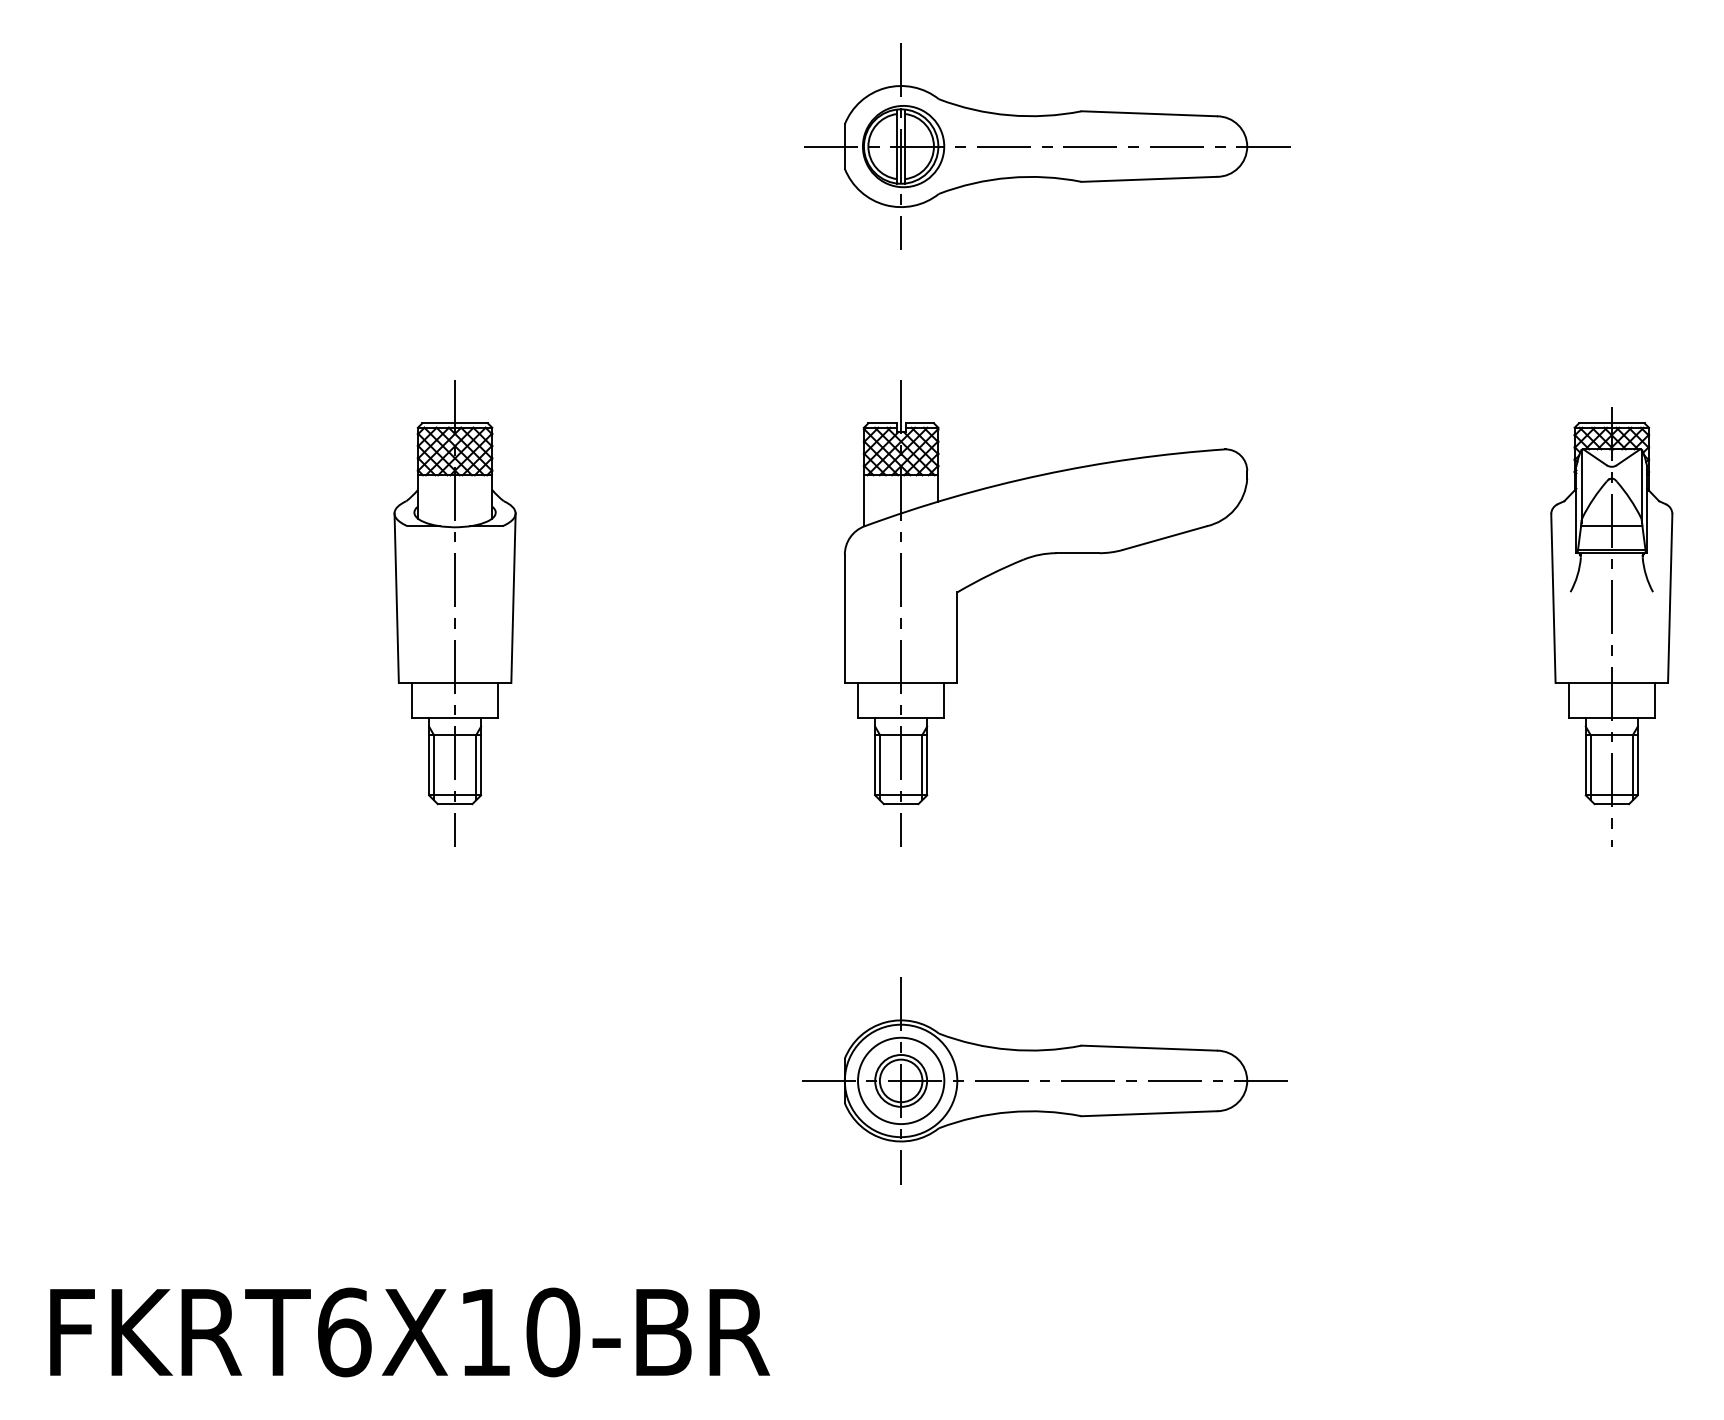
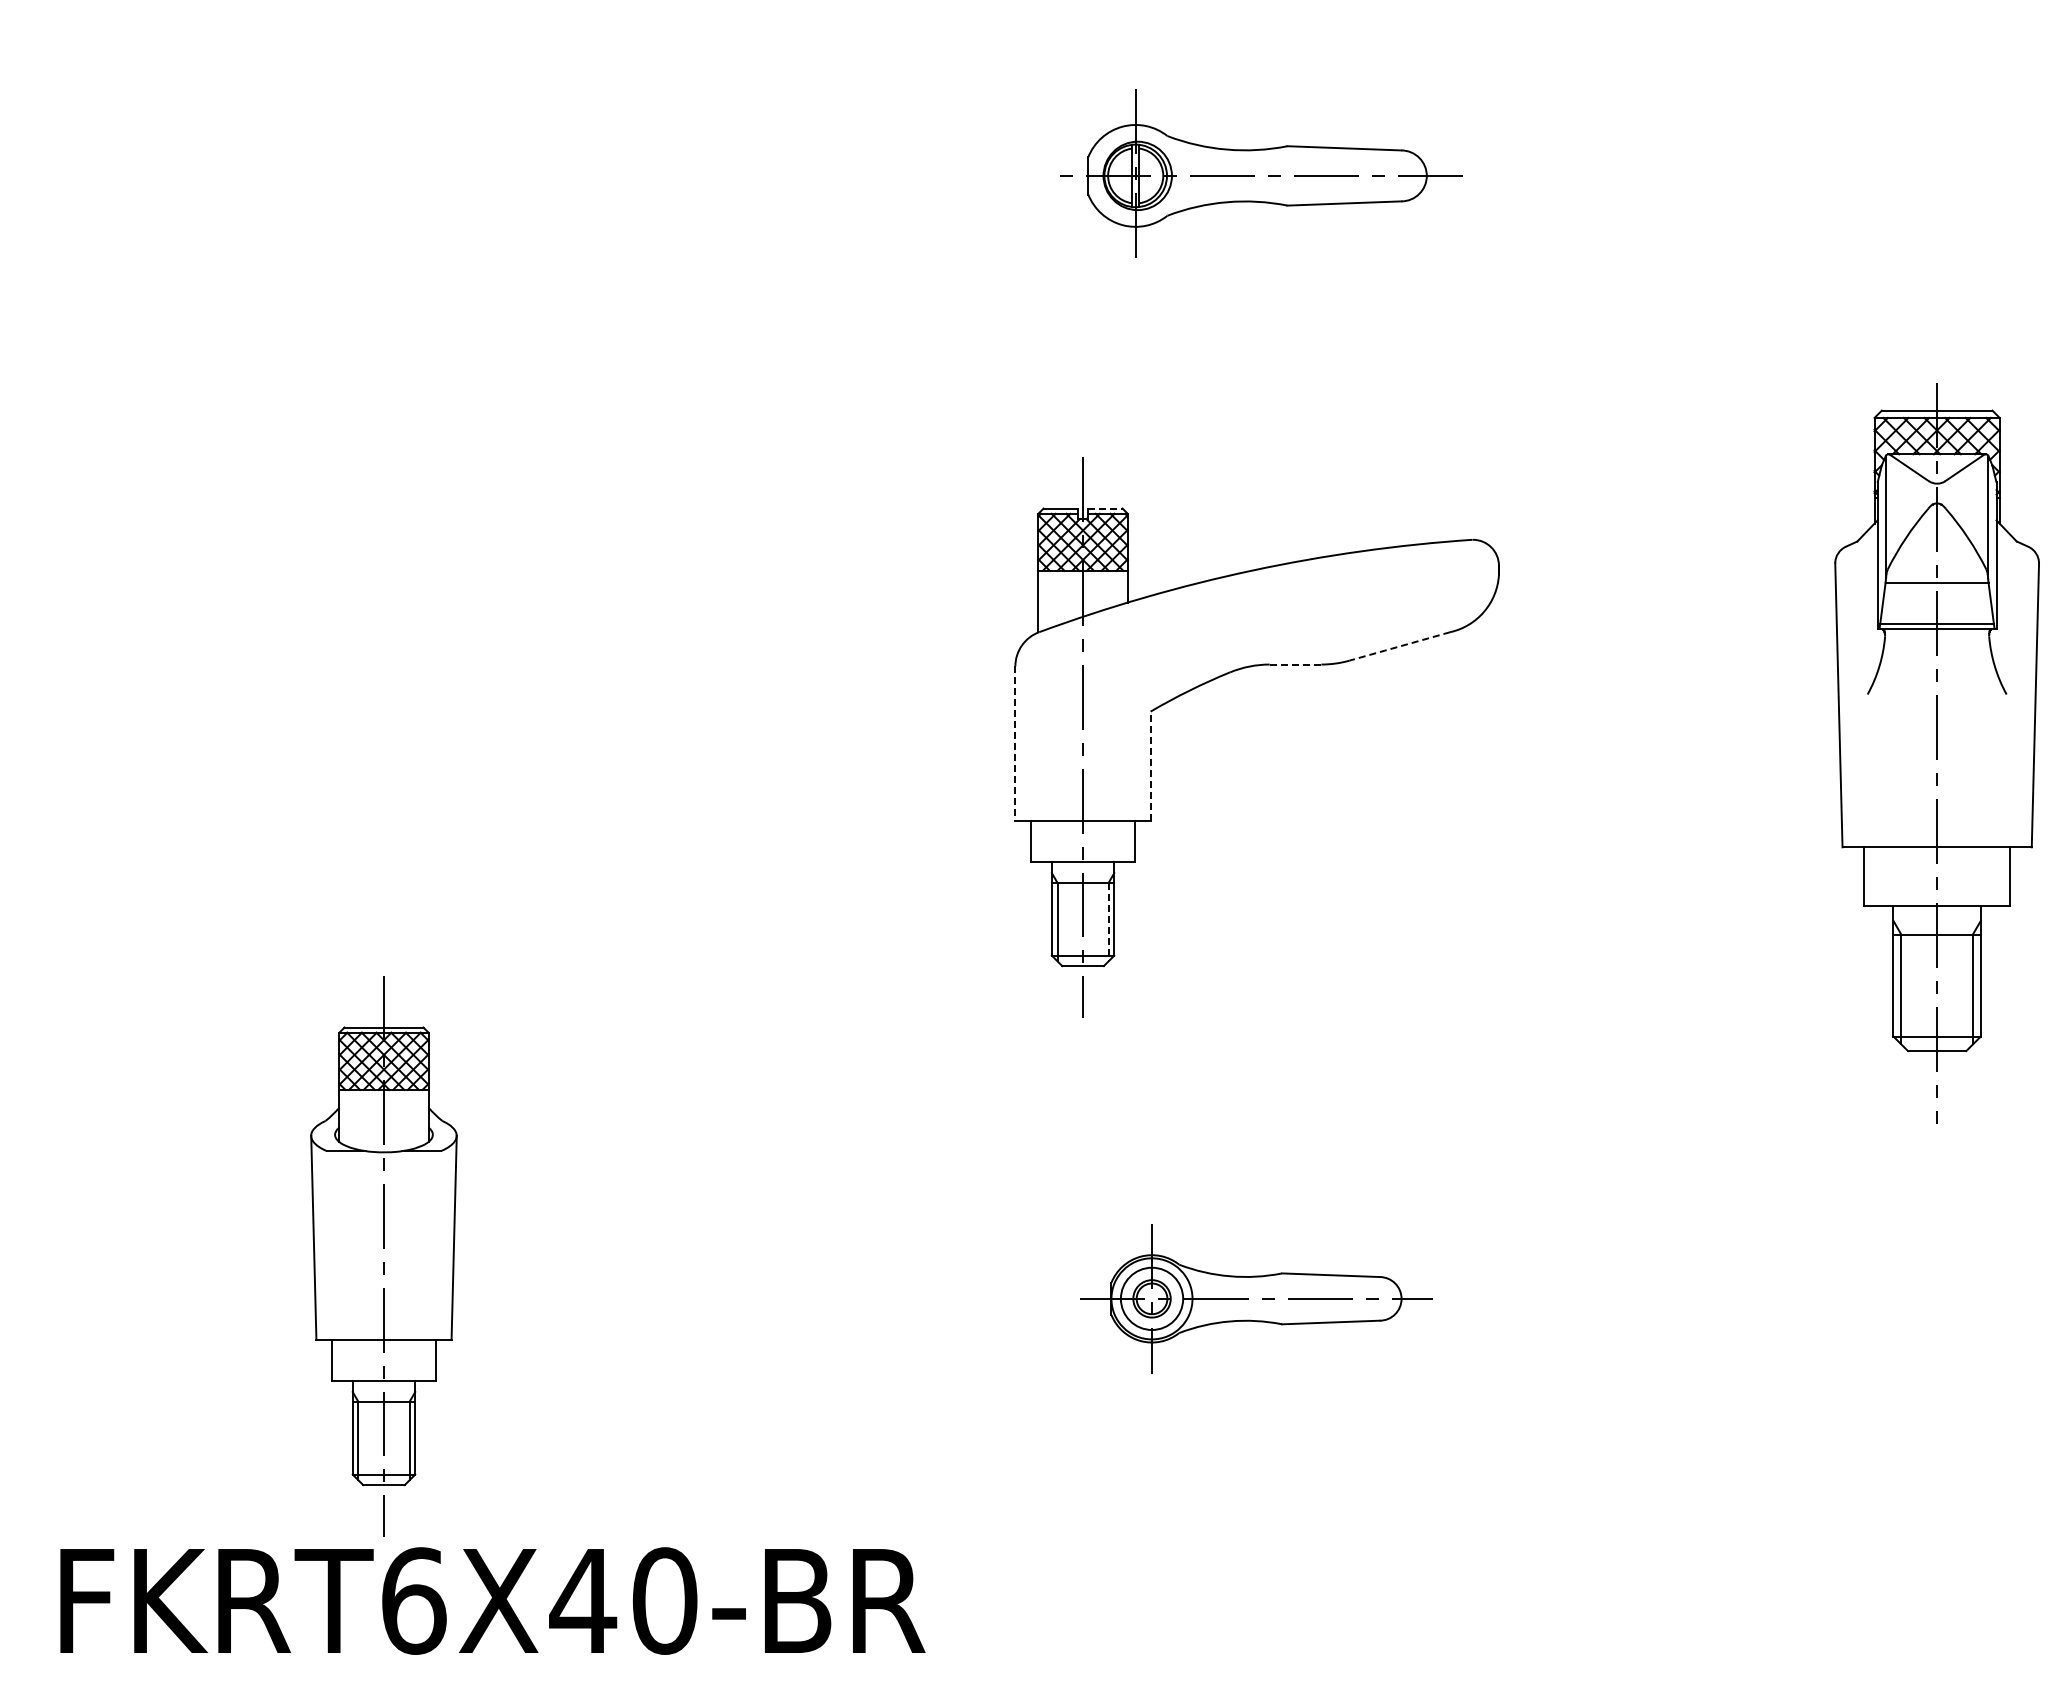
part: (1047, 146) -> (1258, 175), size x0.7
line: (919, 423) -> (1105, 508), solid -> dashed
line: (1164, 538) -> (1399, 646), solid -> dashed
line: (1077, 553) -> (1295, 664), solid -> dashed
part: (454, 613) -> (383, 1256), moved
line: (844, 618) -> (1015, 743), solid -> dashed
part: (1611, 627) -> (1936, 753), size x1.4
line: (957, 637) -> (1150, 765), solid -> dashed
line: (922, 767) -> (1108, 922), solid -> dashed
part: (1044, 1080) -> (1255, 1298), size x0.6
text: (485, 1331) -> (583, 1600), FKRT6X10-BR -> FKRT6X40-BR

